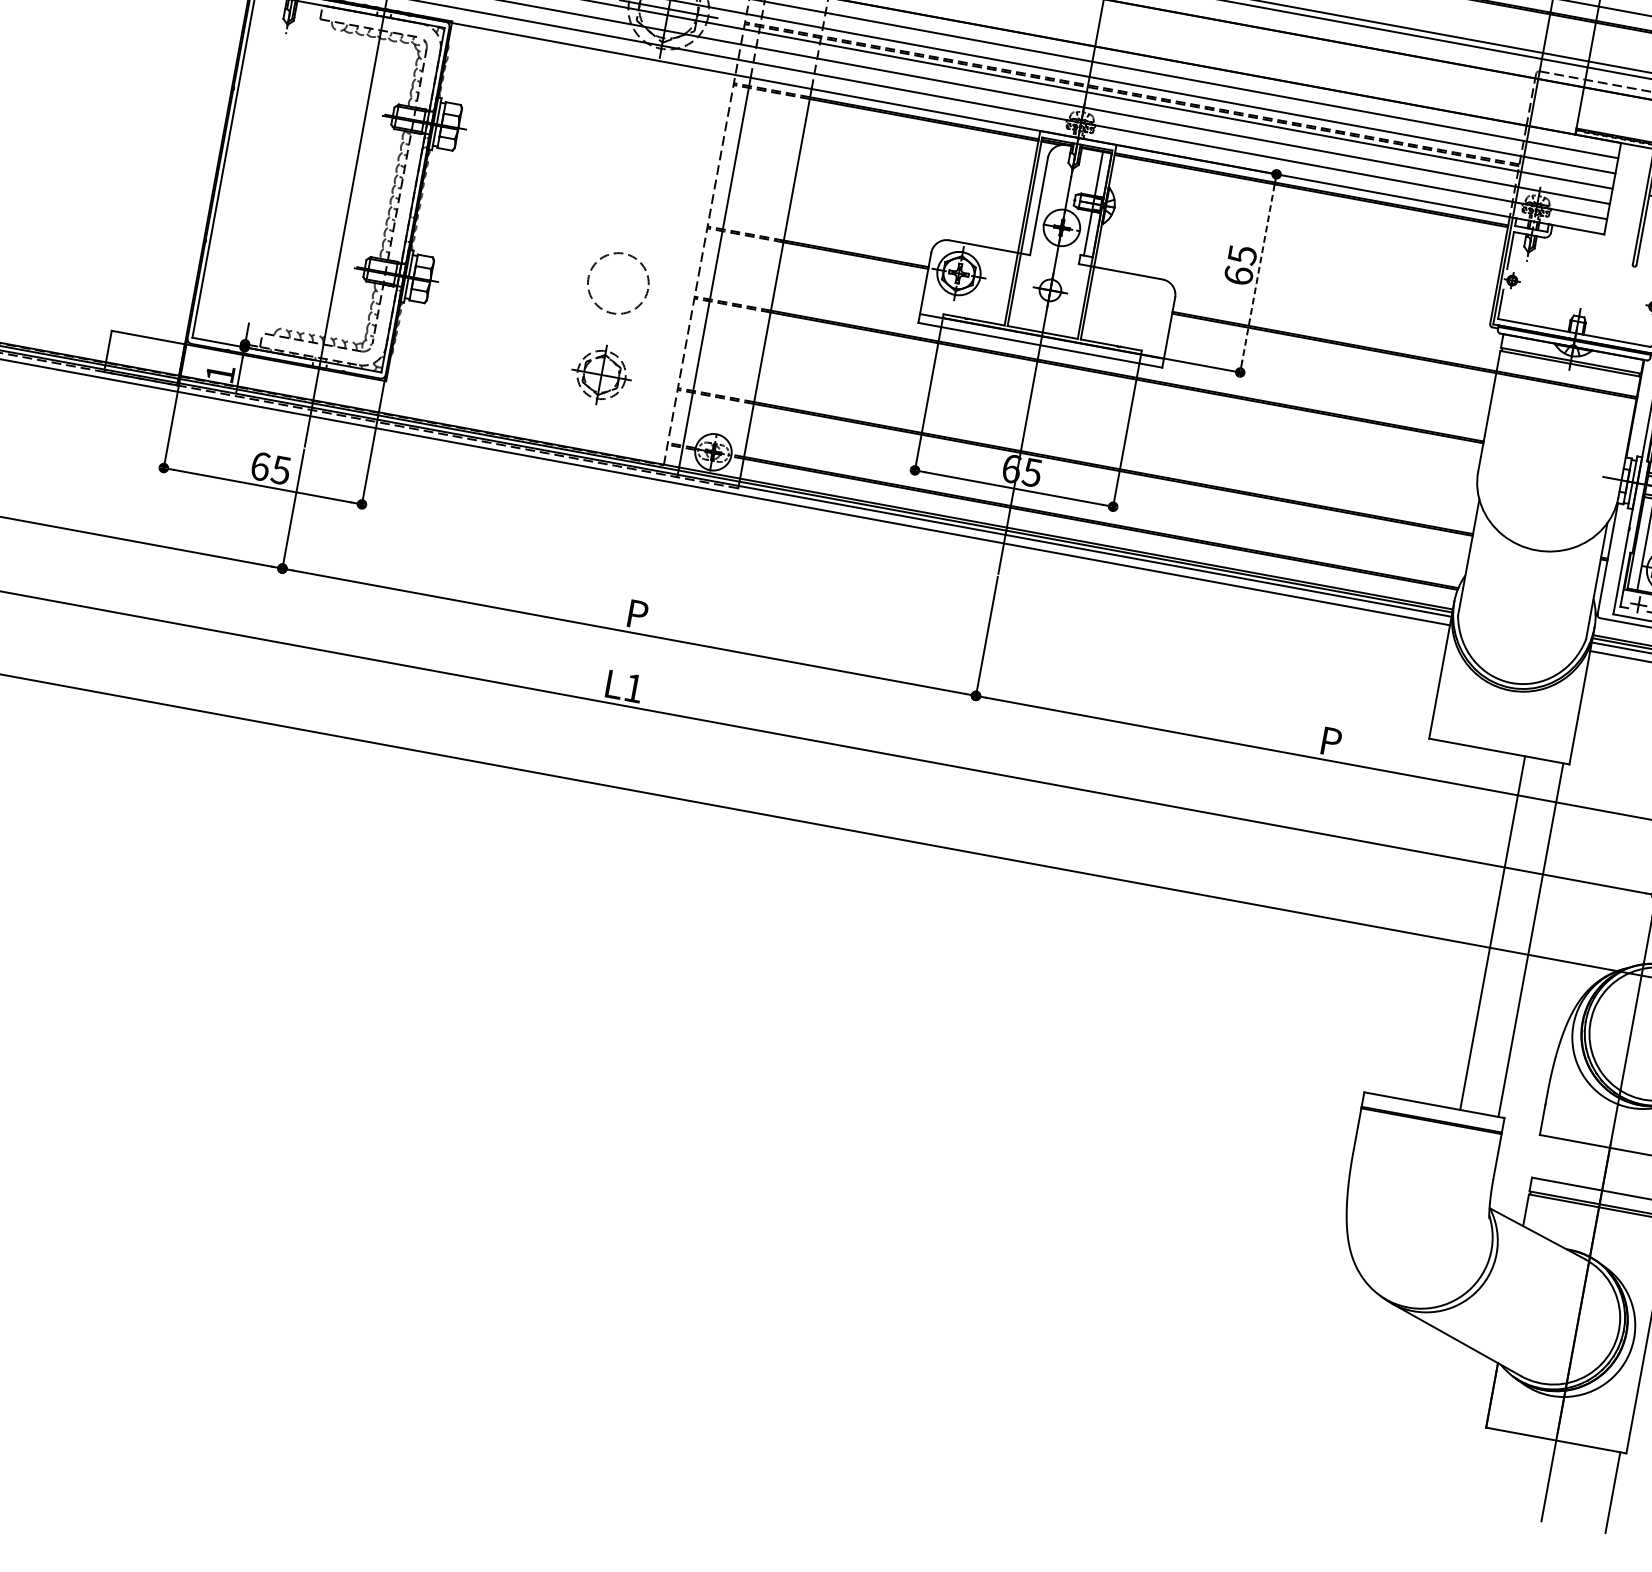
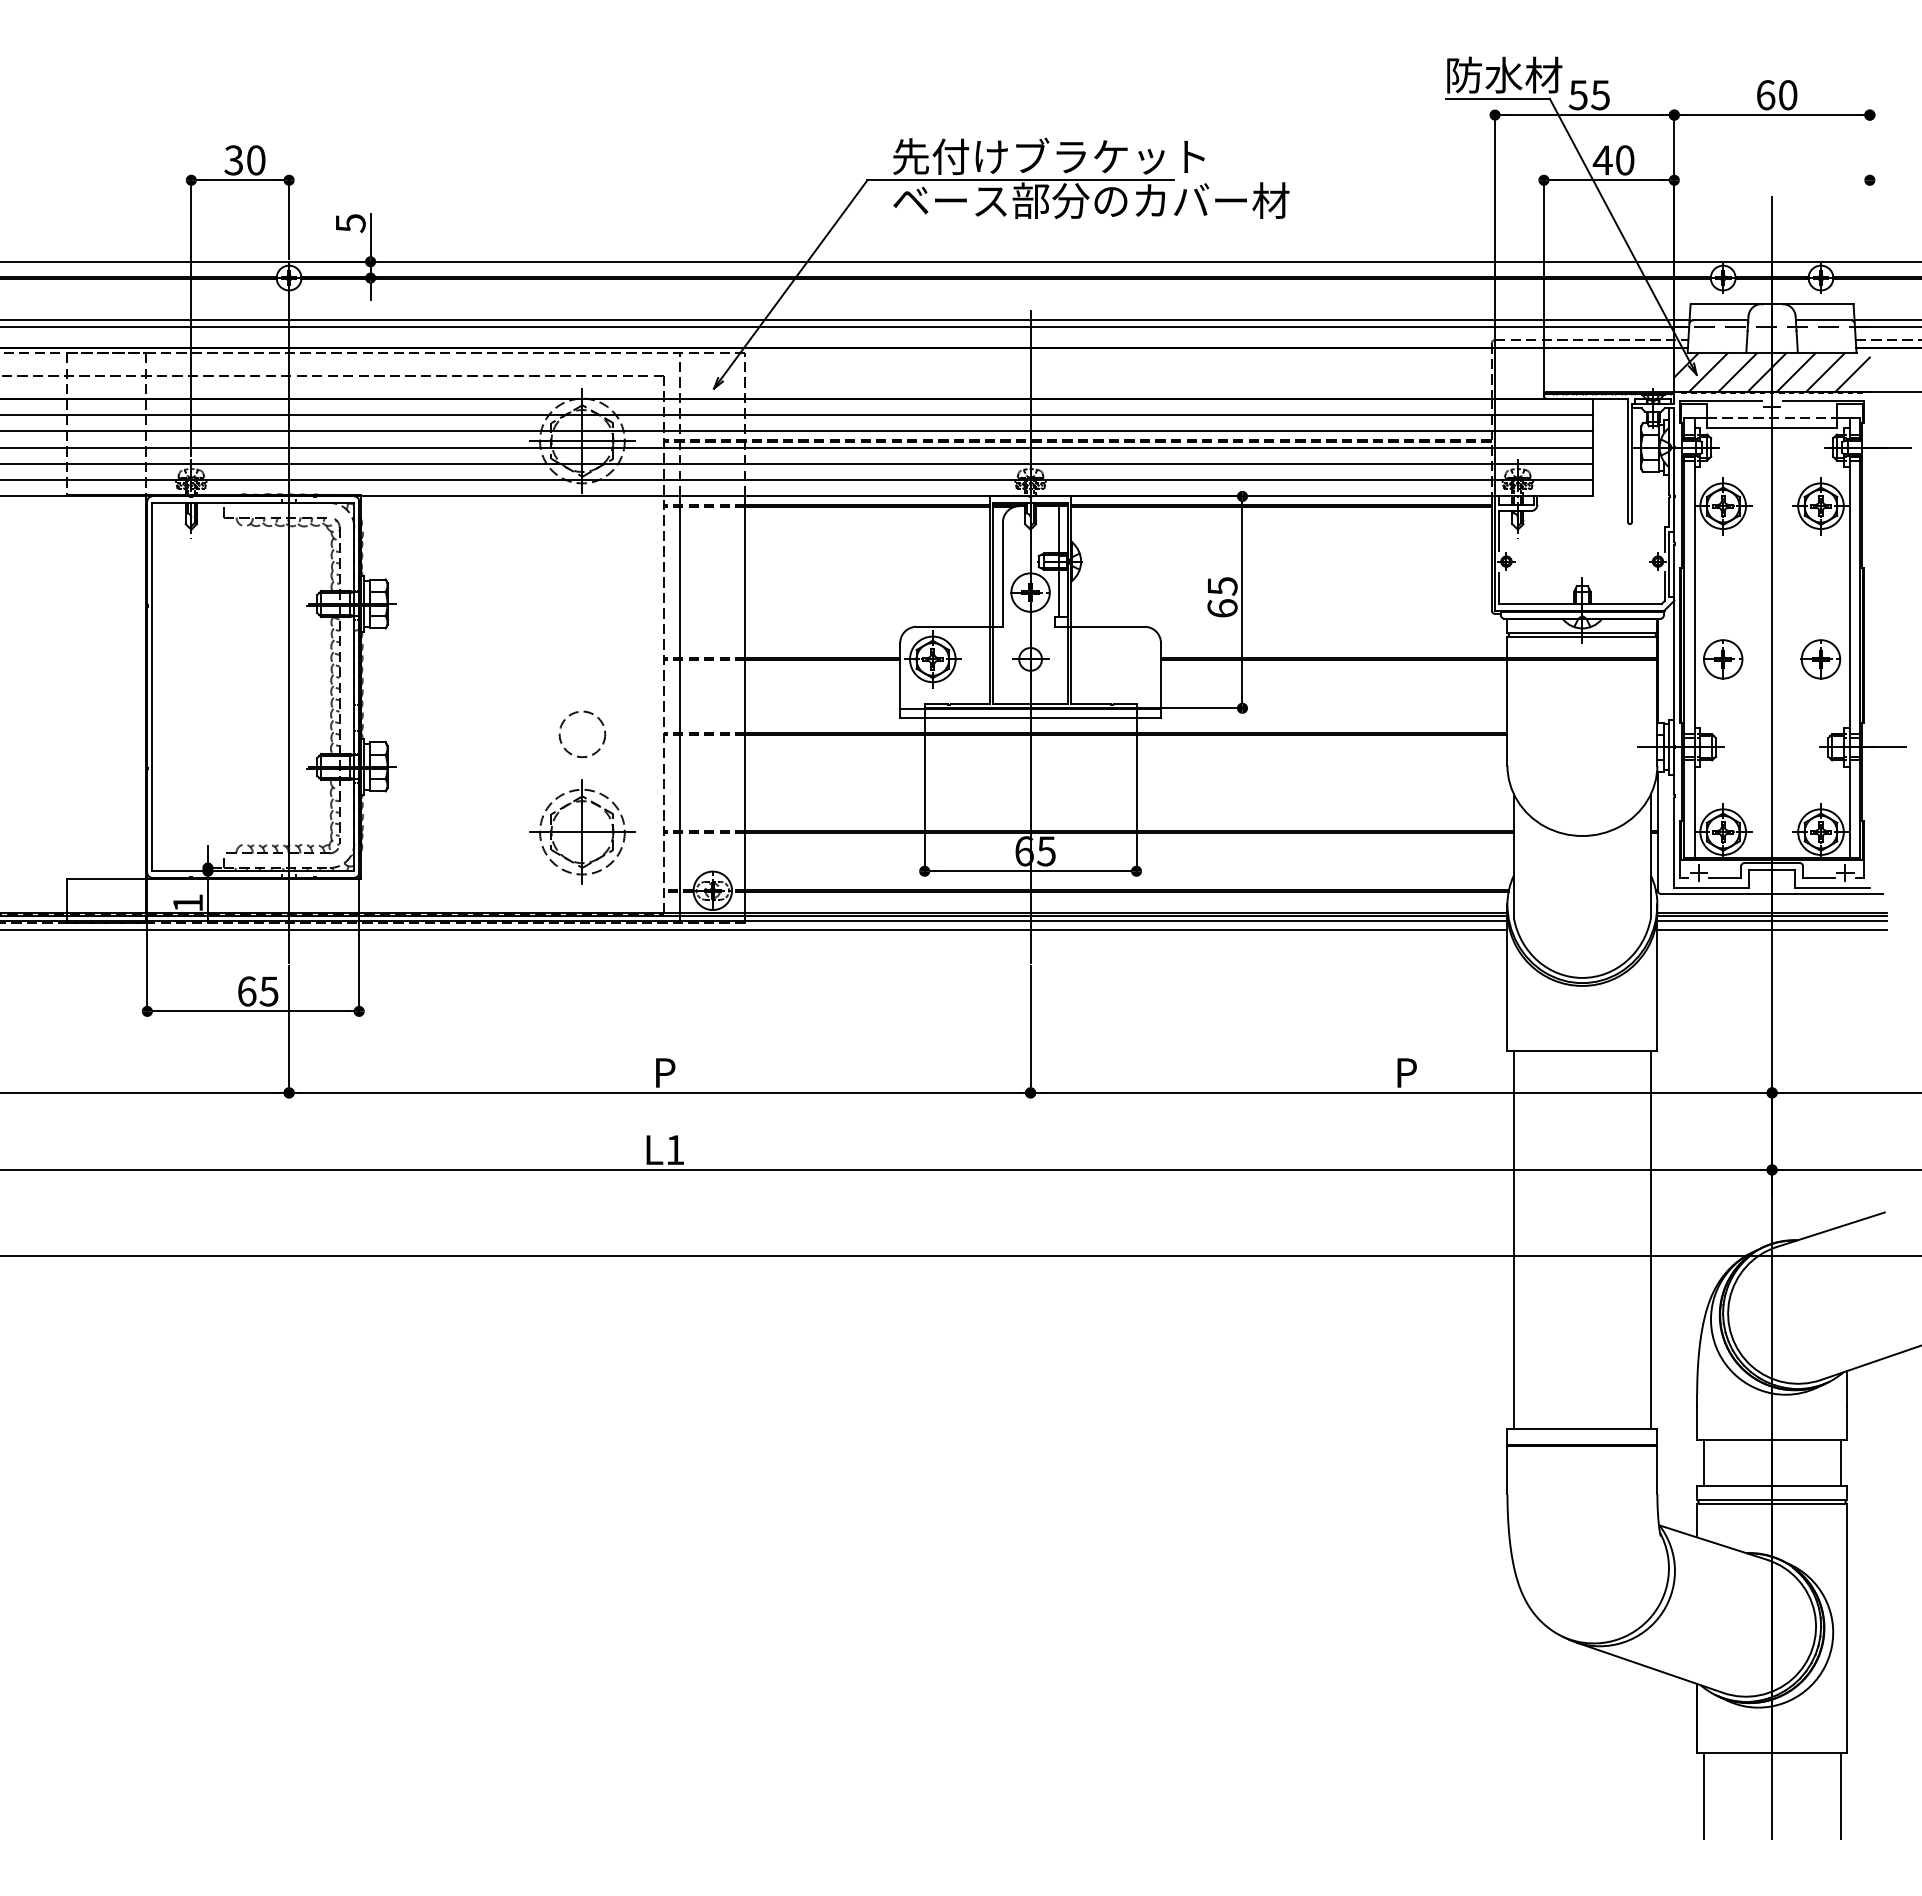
line: (1258, 273) -> (1242, 602), dashed -> solid
circle: (618, 283) -> (582, 734), size x0.71
part: (601, 374) -> (582, 831), size x1.67
line: (1492, 933) -> (1513, 1240), moved
line: (1541, 1157) -> (1703, 1462), added
line: (1484, 1468) -> (1703, 1795), added

